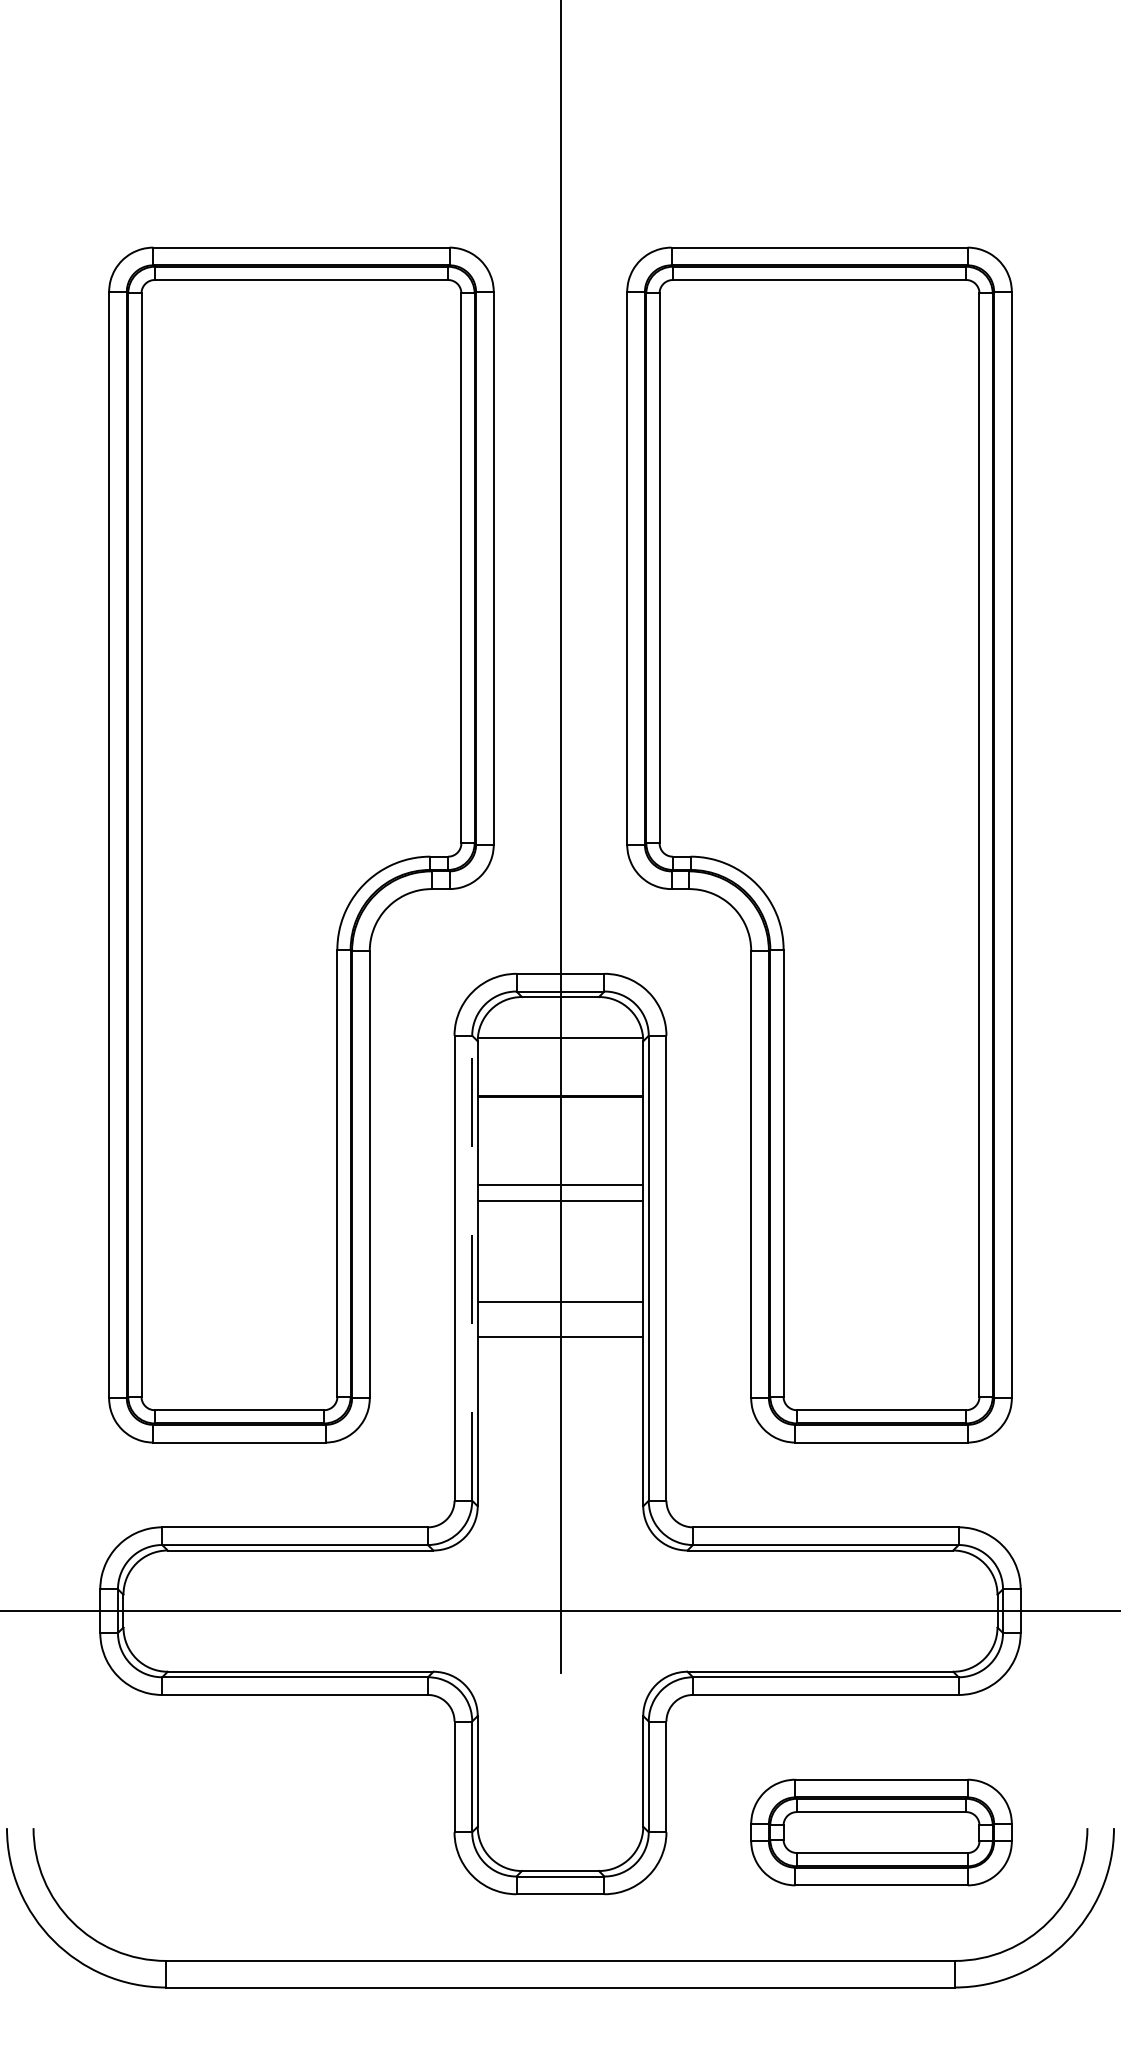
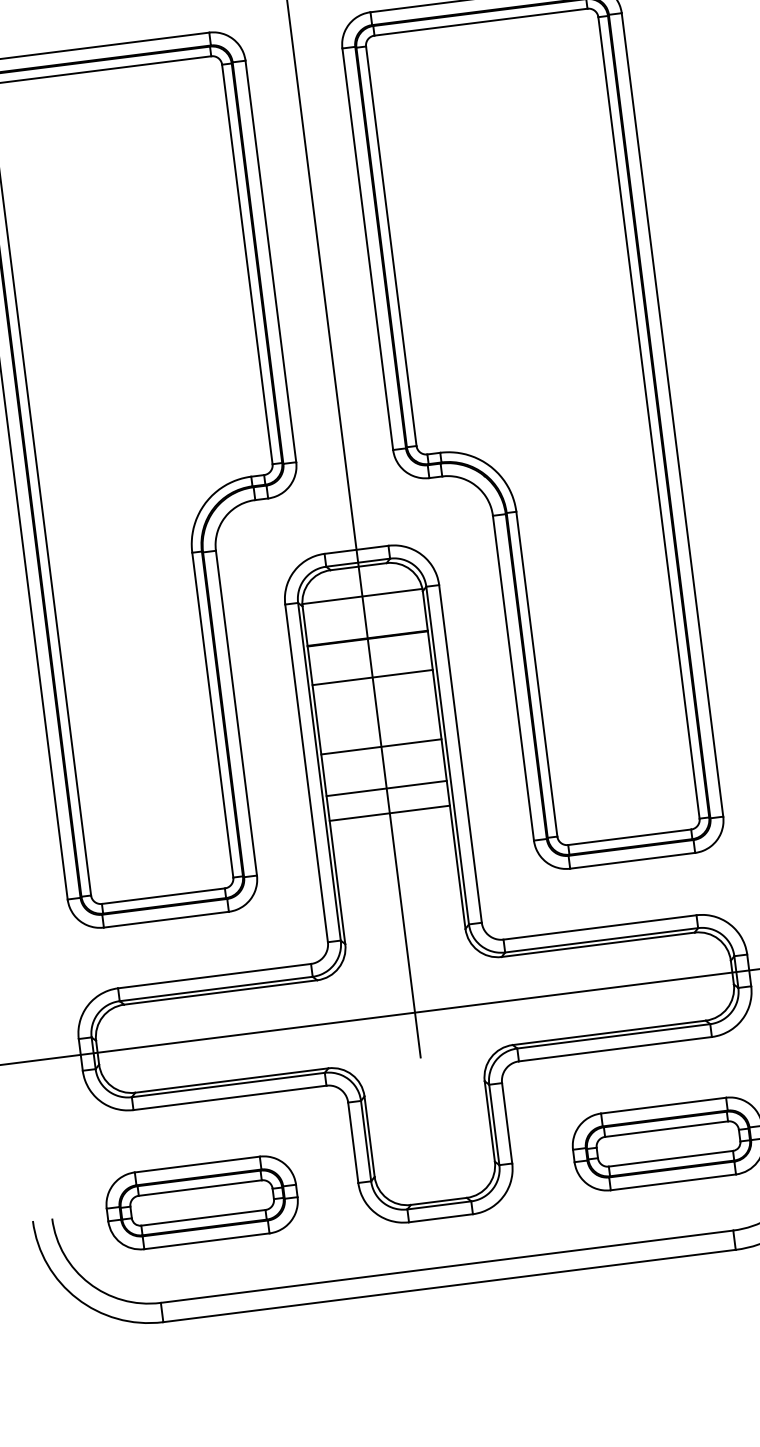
line: (560, 1184) -> (372, 677), moved
line: (560, 1201) -> (381, 747), moved
line: (472, 1267) -> (319, 771), dashed -> solid
part: (239, 1832) -> (202, 1202), added

